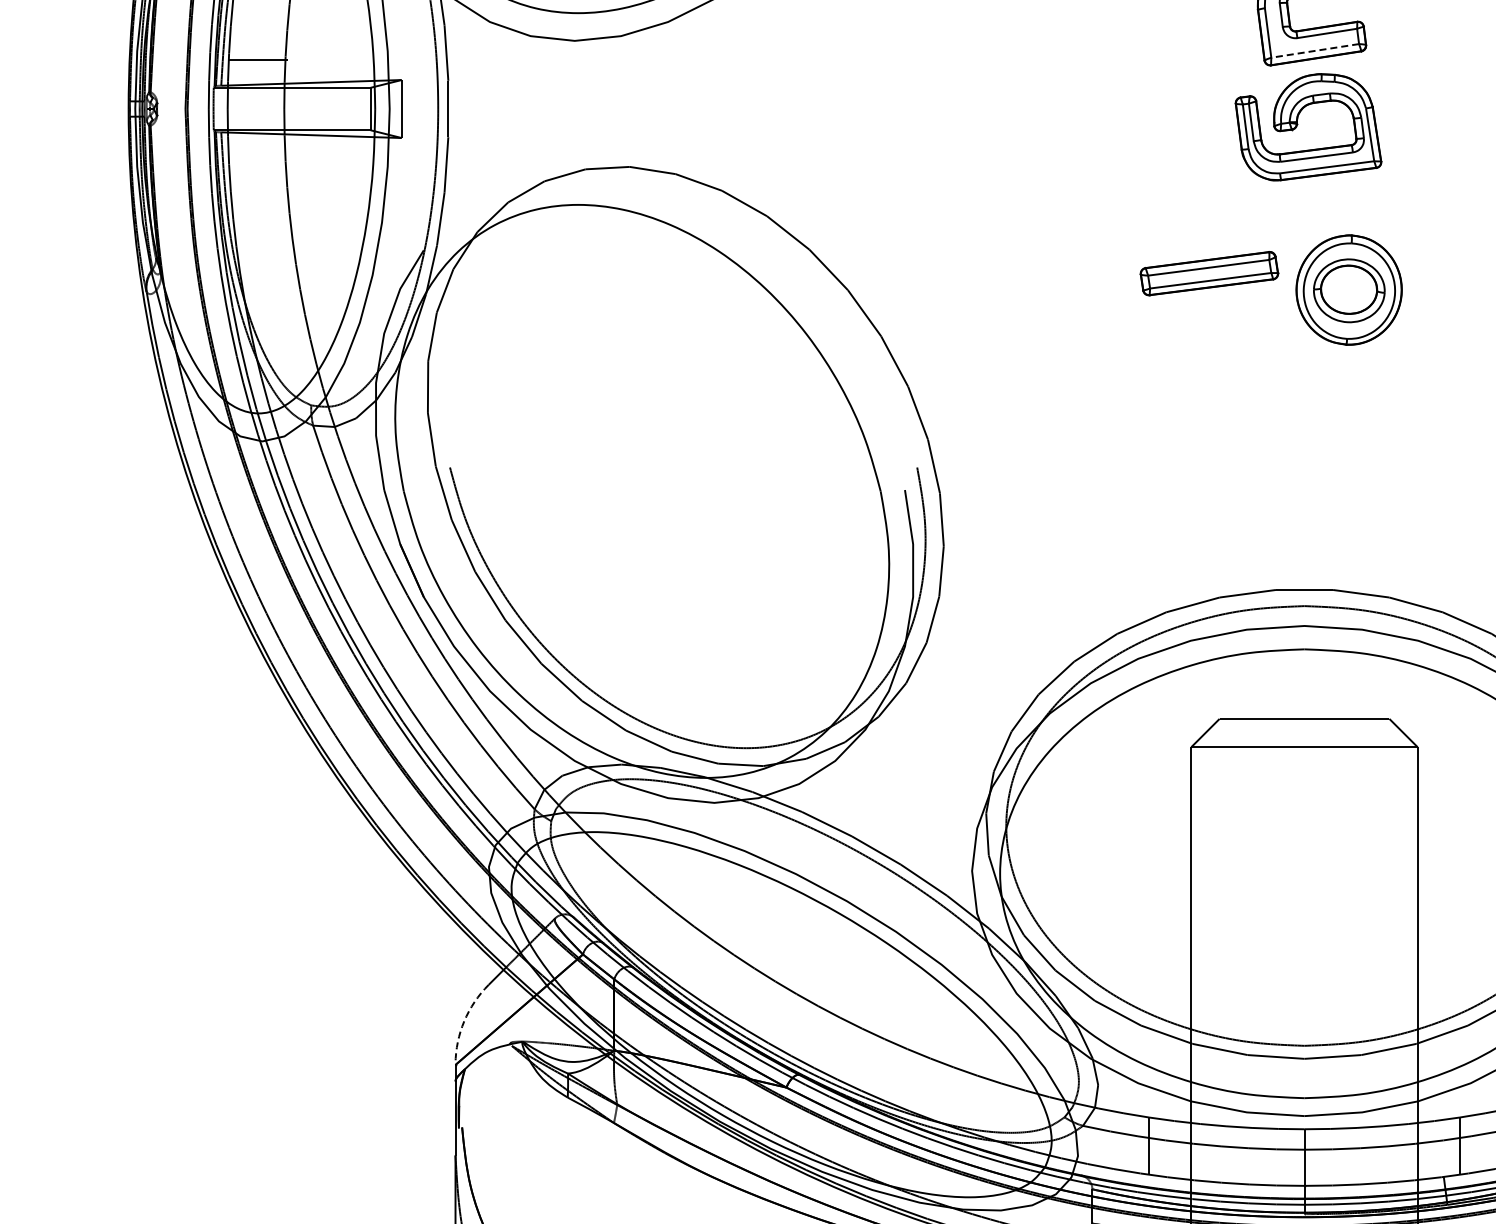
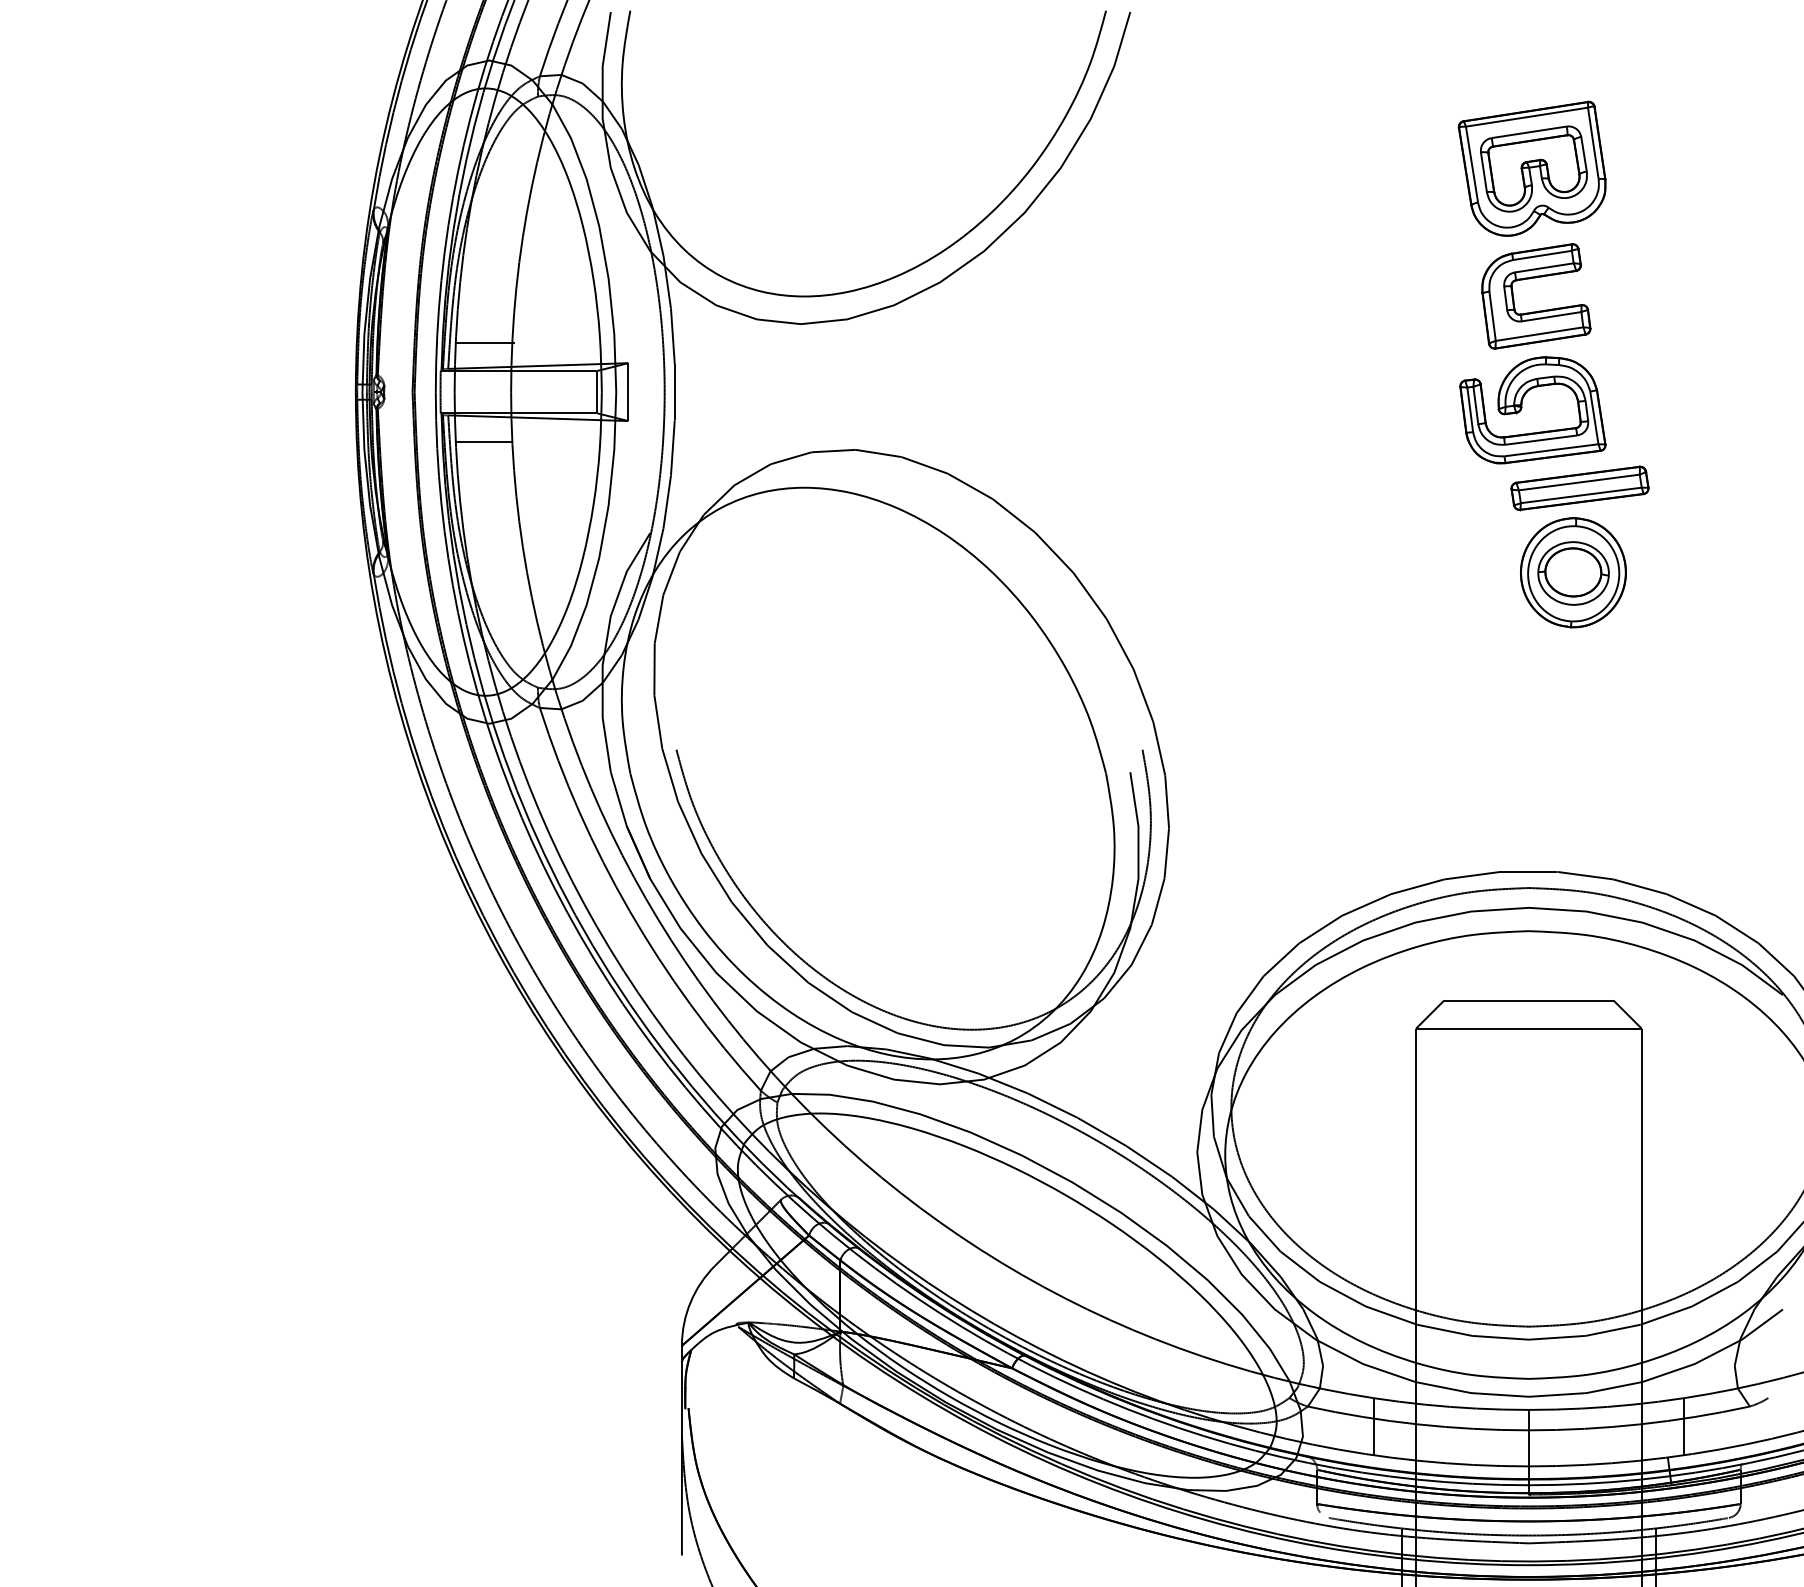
line: (1315, 51) -> (1539, 334), dashed -> solid
line: (256, 158) -> (483, 441), added
part: (1208, 273) -> (1579, 488), moved
arc: (464, 1021) -> (690, 1302), dashed -> solid

